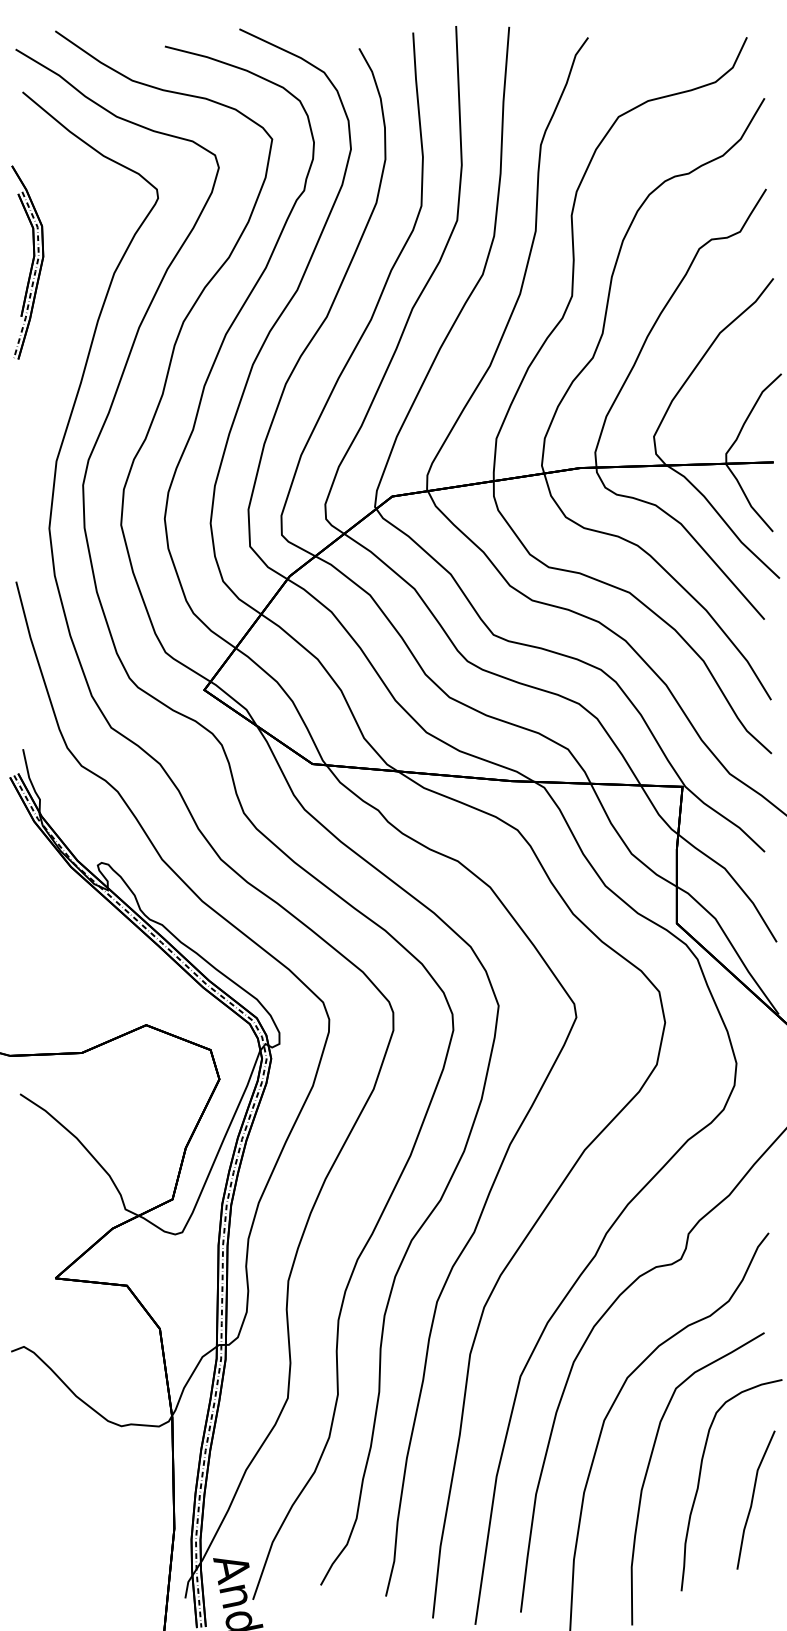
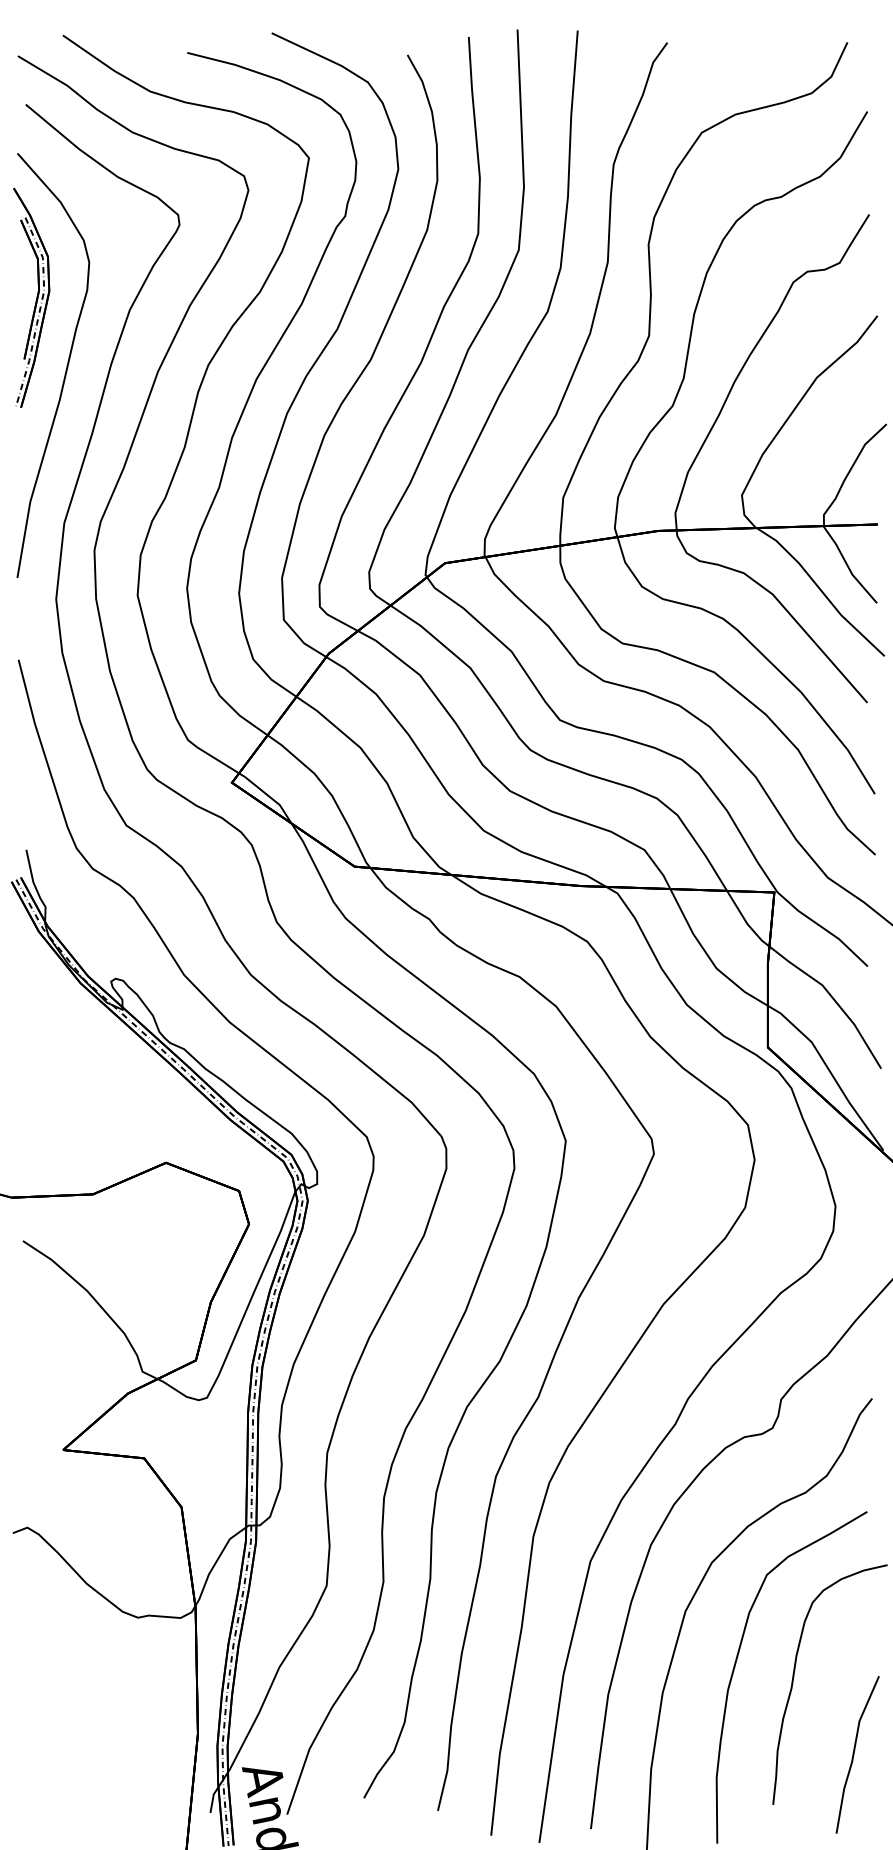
curve: (57, 325) -> (65, 369), added
line: (753, 1499) -> (854, 1754), moved

